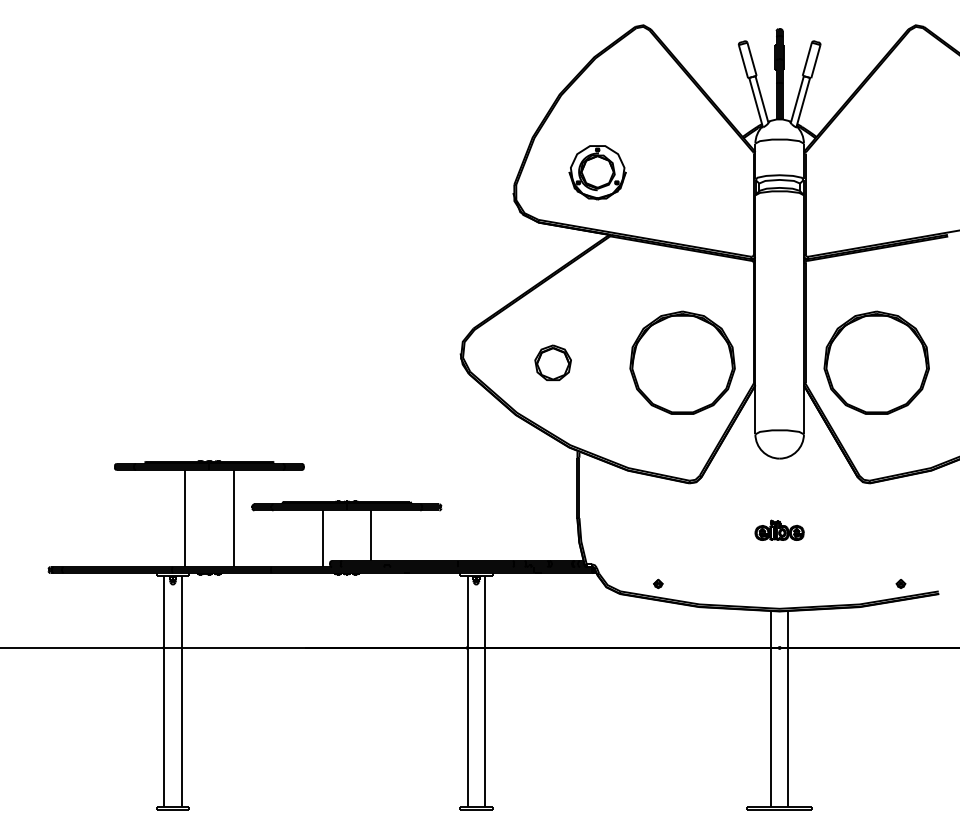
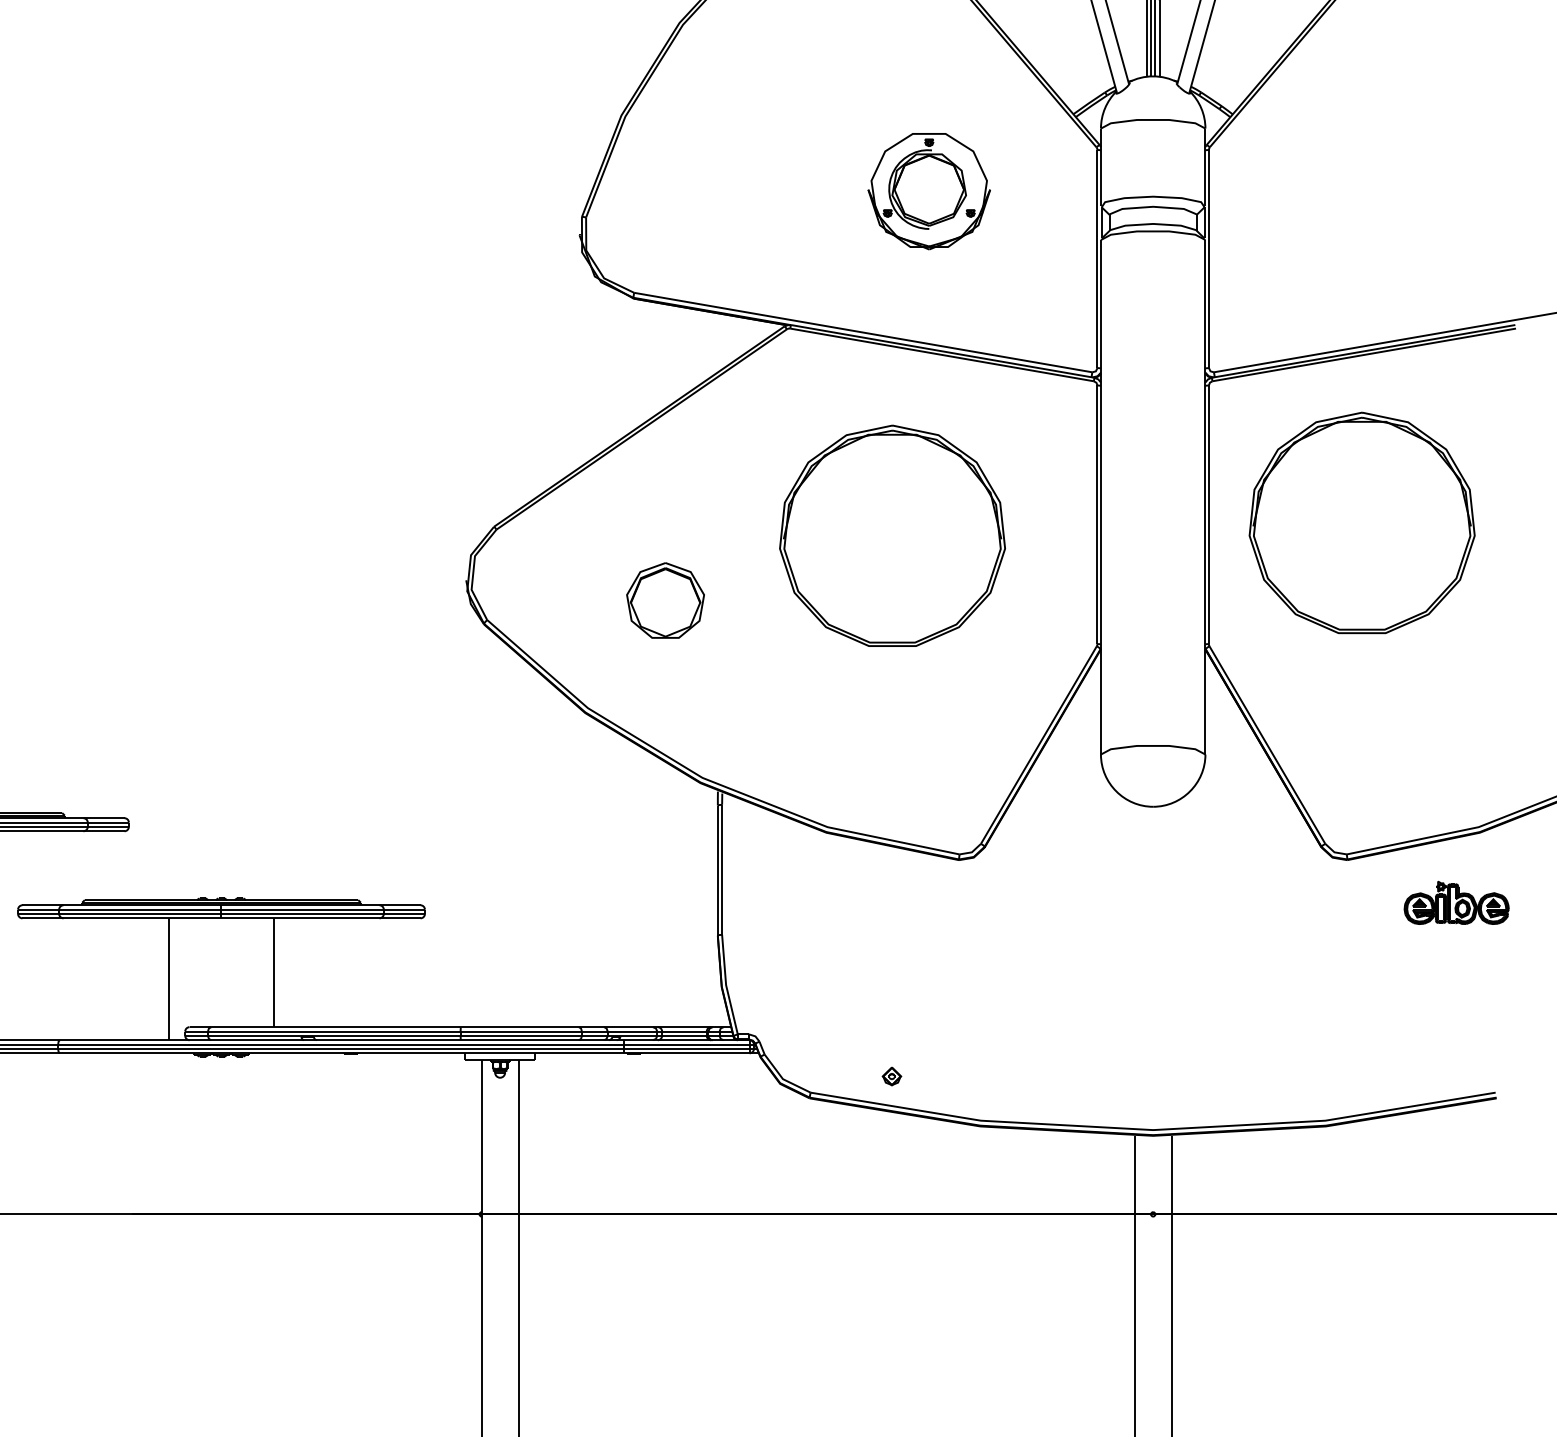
part: (597, 172) -> (928, 190), moved
part: (682, 362) -> (892, 535), moved
part: (876, 362) -> (1361, 522), moved
part: (779, 529) -> (1456, 901), moved
part: (900, 583) -> (1413, 1075), removed

